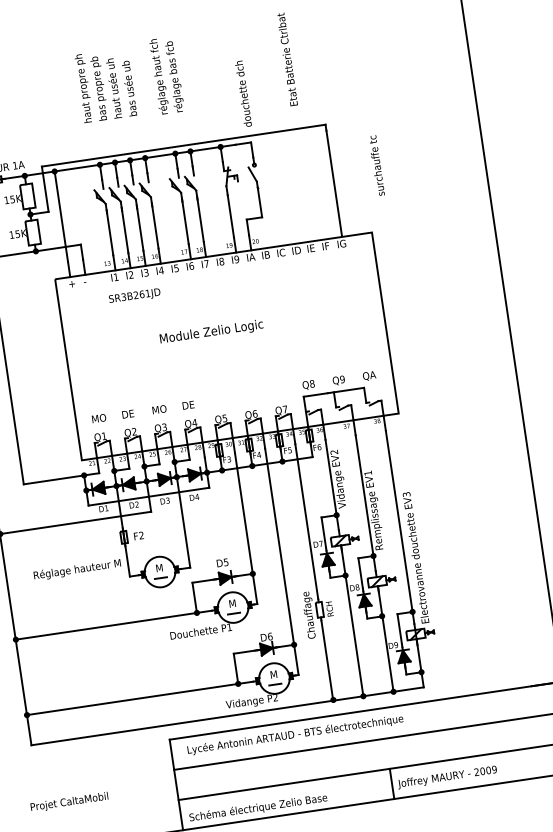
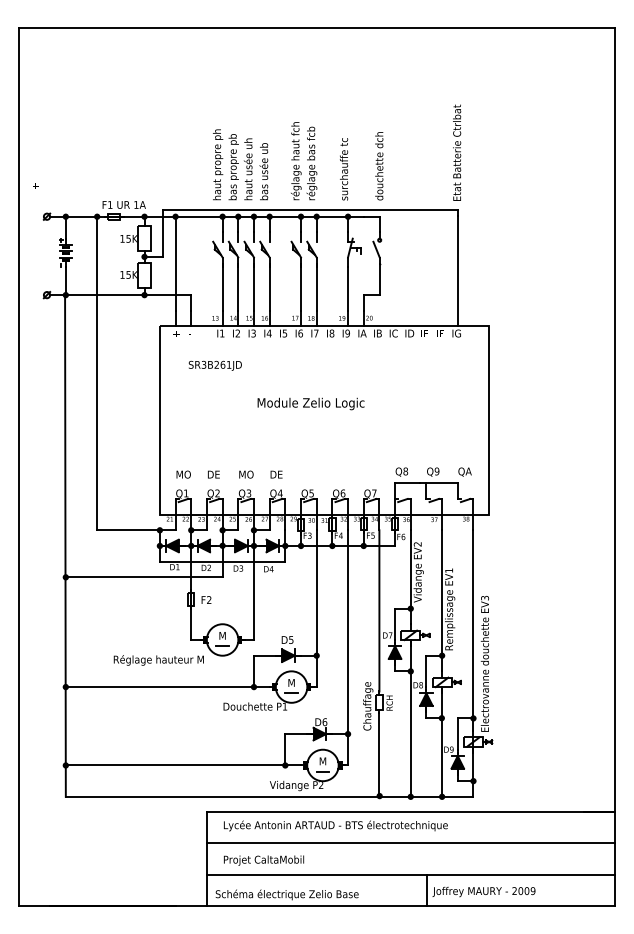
text: (287, 59) -> (457, 152), moved
text: (167, 75) -> (304, 161), moved
text: (105, 85) -> (240, 164), moved
text: (377, 165) -> (344, 169), moved
text: (133, 296) -> (214, 365), moved
text: (77, 570) -> (158, 660), moved
text: (70, 802) -> (264, 860), moved

